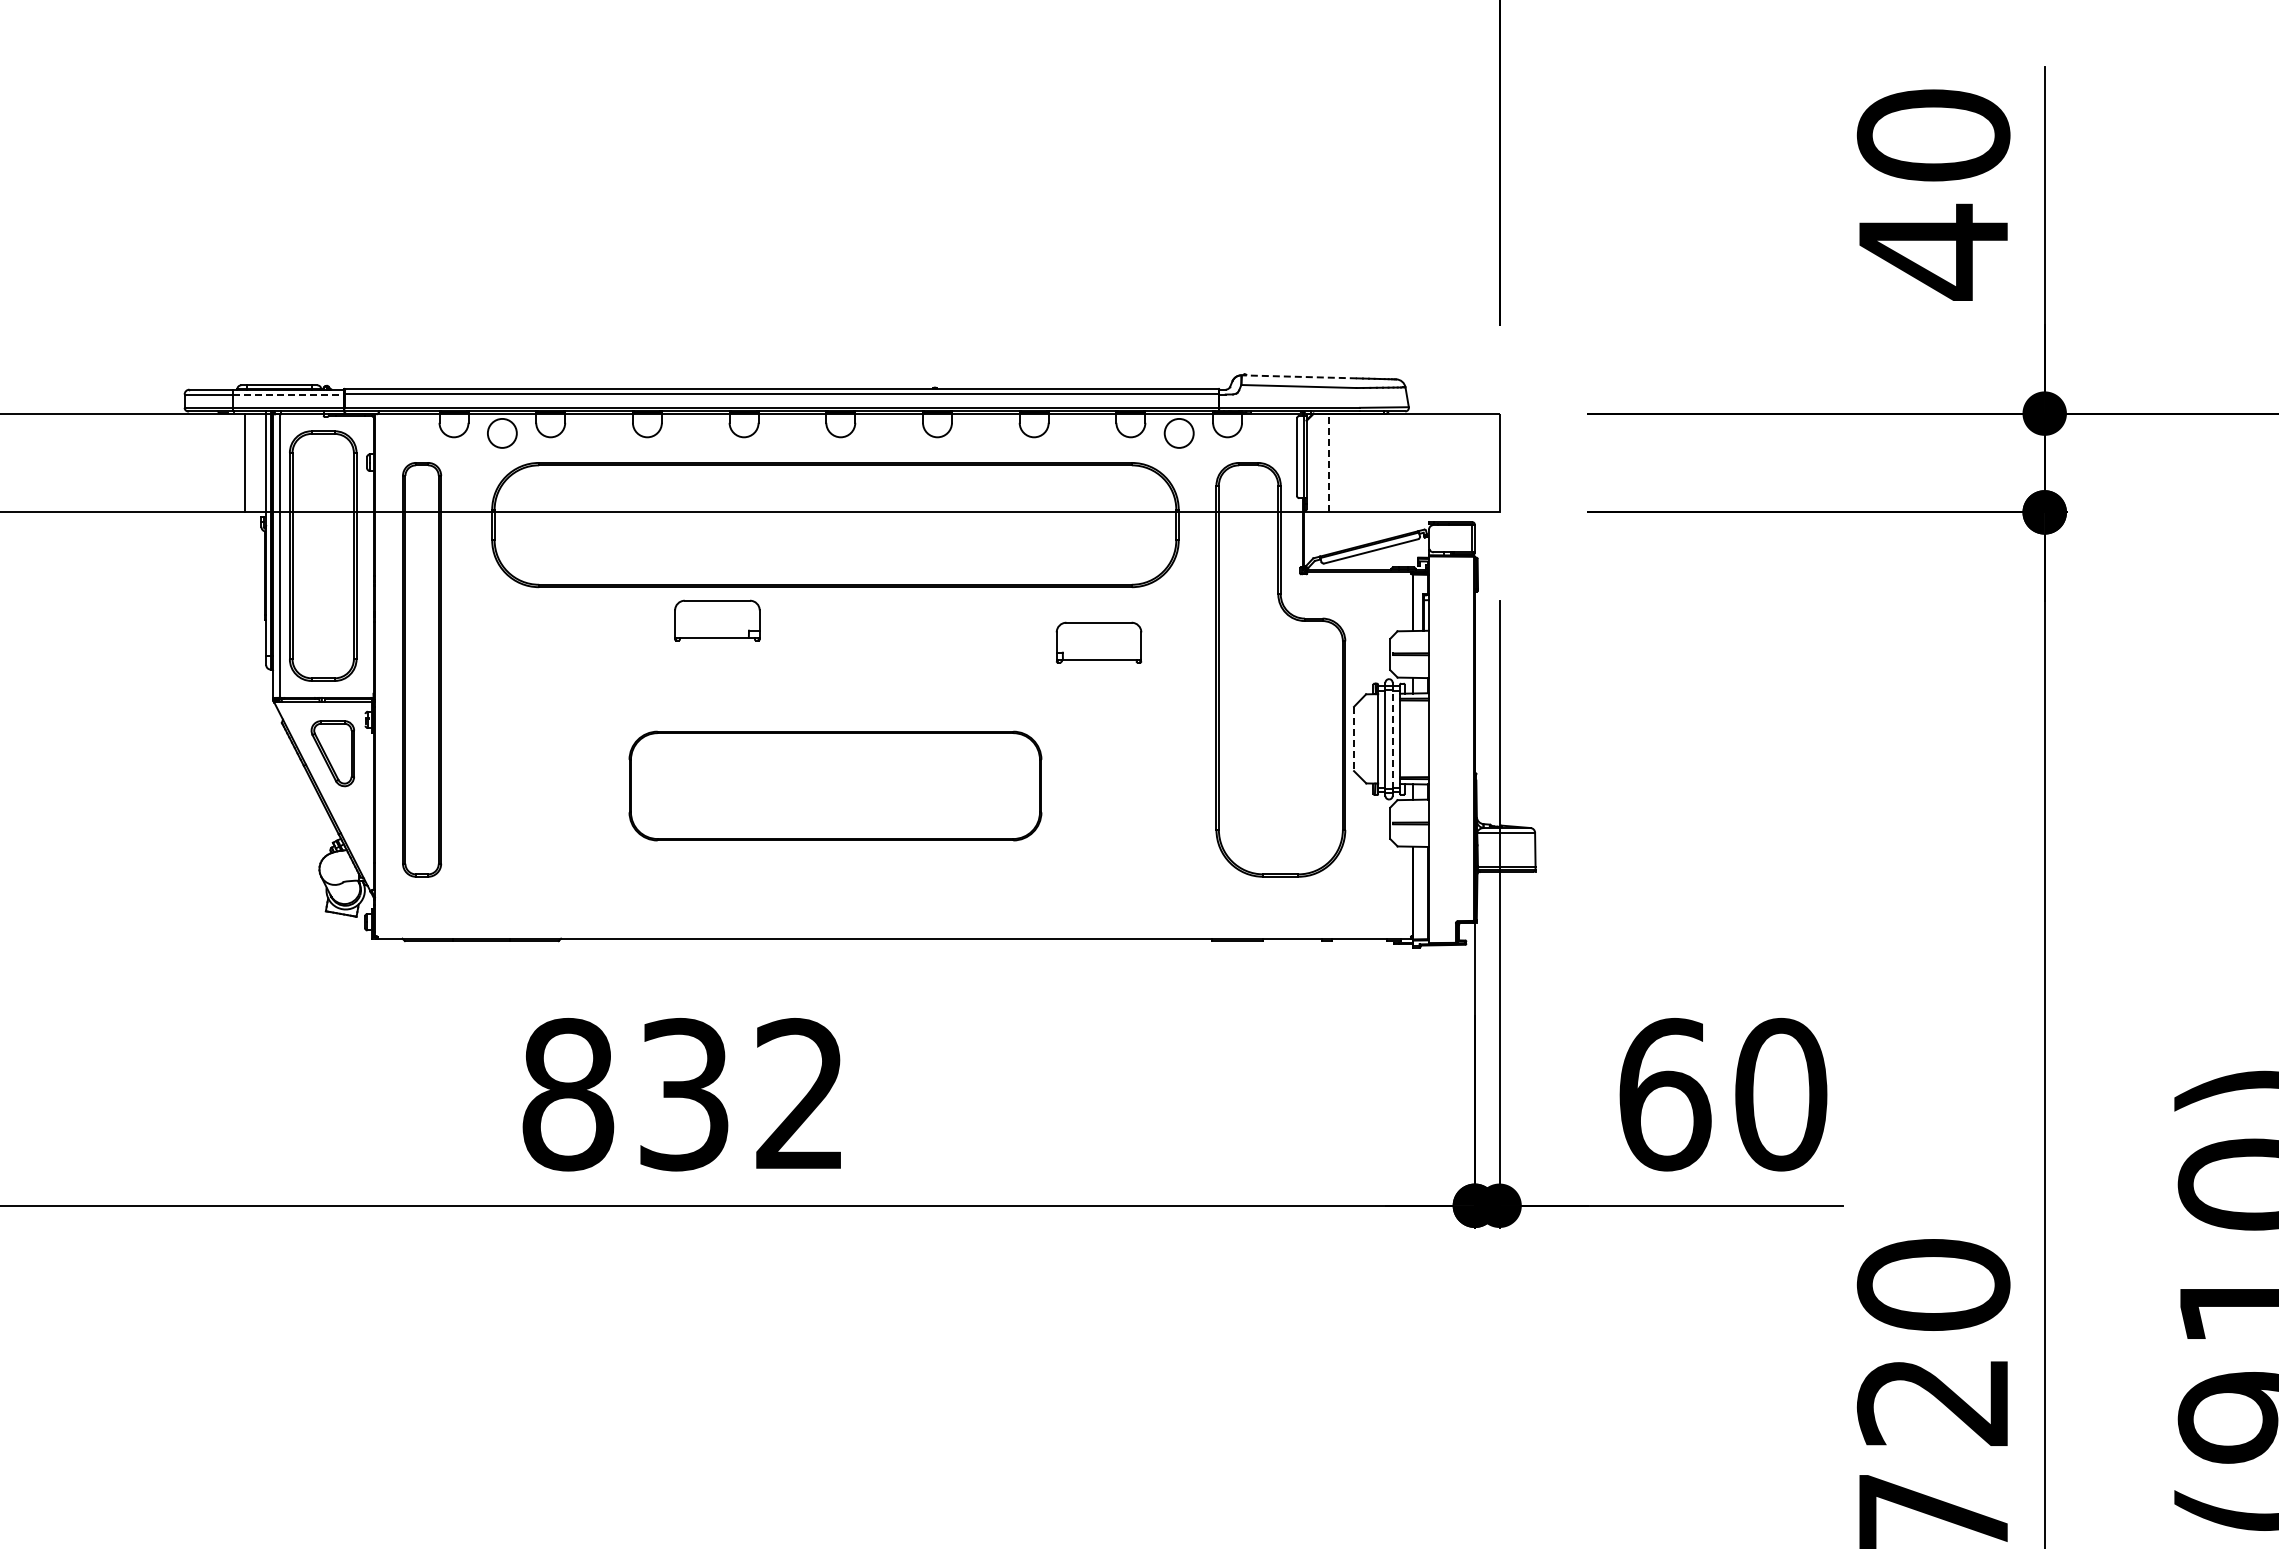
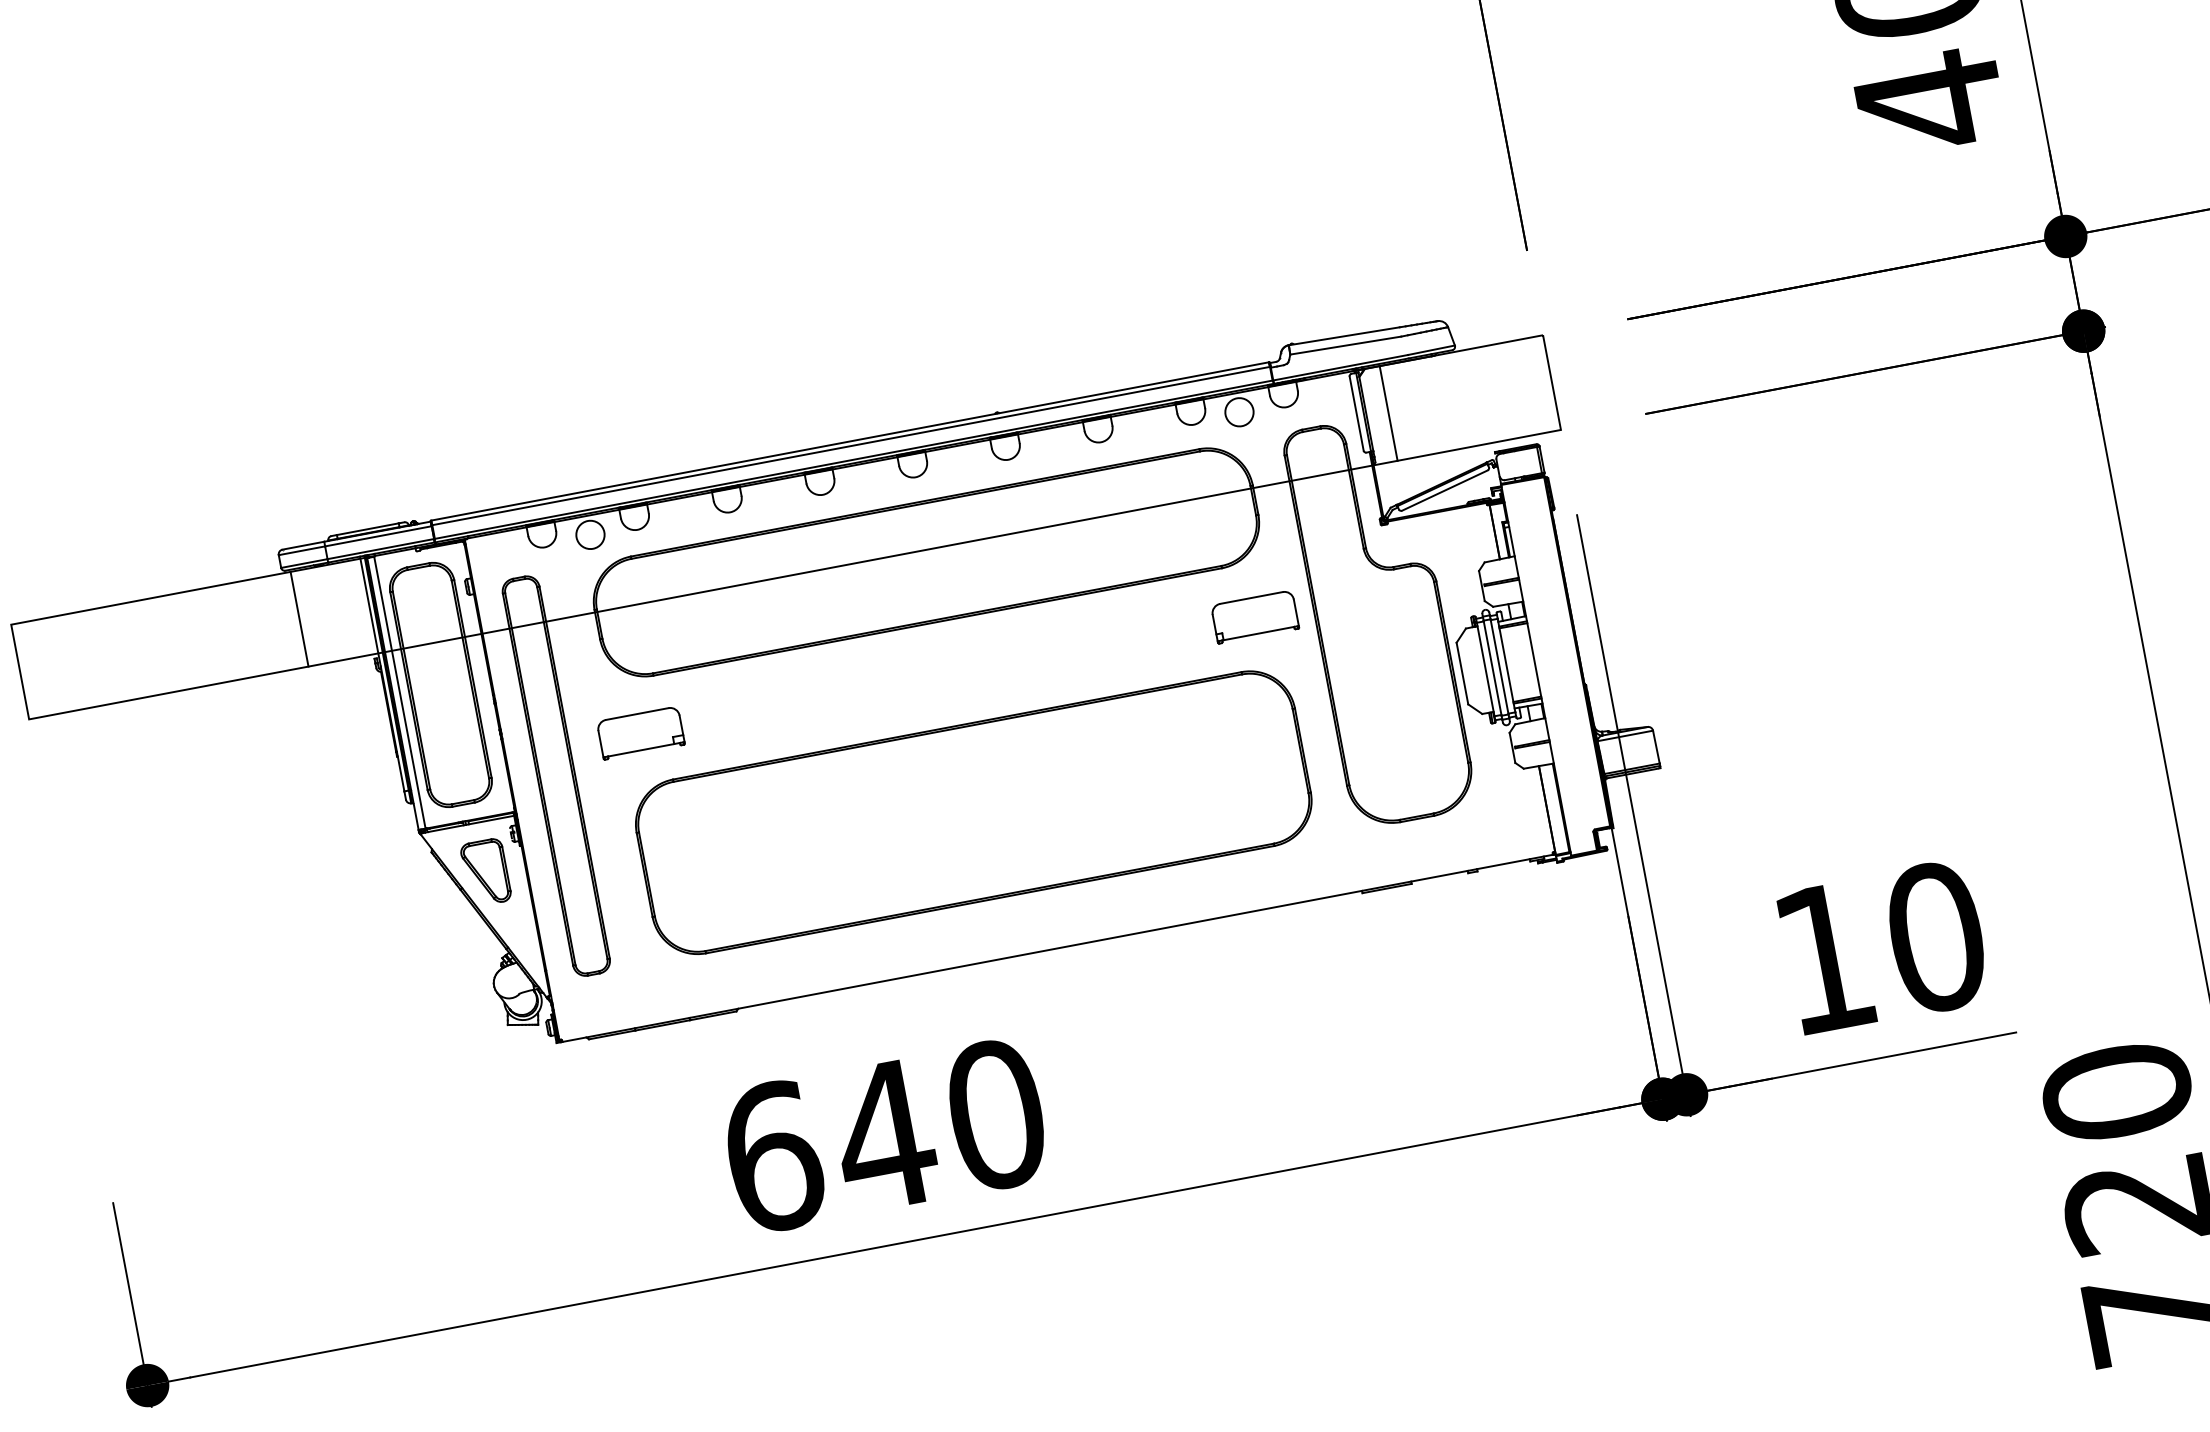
line: (1299, 376) -> (1344, 335), dashed -> solid
line: (288, 394) -> (378, 536), dashed -> solid
line: (245, 462) -> (299, 618), moved
line: (1329, 462) -> (1388, 412), dashed -> solid
part: (717, 620) -> (640, 732), moved
part: (1098, 642) -> (1254, 617), moved
line: (1354, 739) -> (1462, 673), dashed -> solid
line: (1392, 739) -> (1499, 667), dashed -> solid
part: (835, 785) -> (973, 812), size x1.67
text: (684, 1094) -> (884, 1135), 832 -> 640
text: (1665, 1094) -> (1825, 958), 60 -> 10

